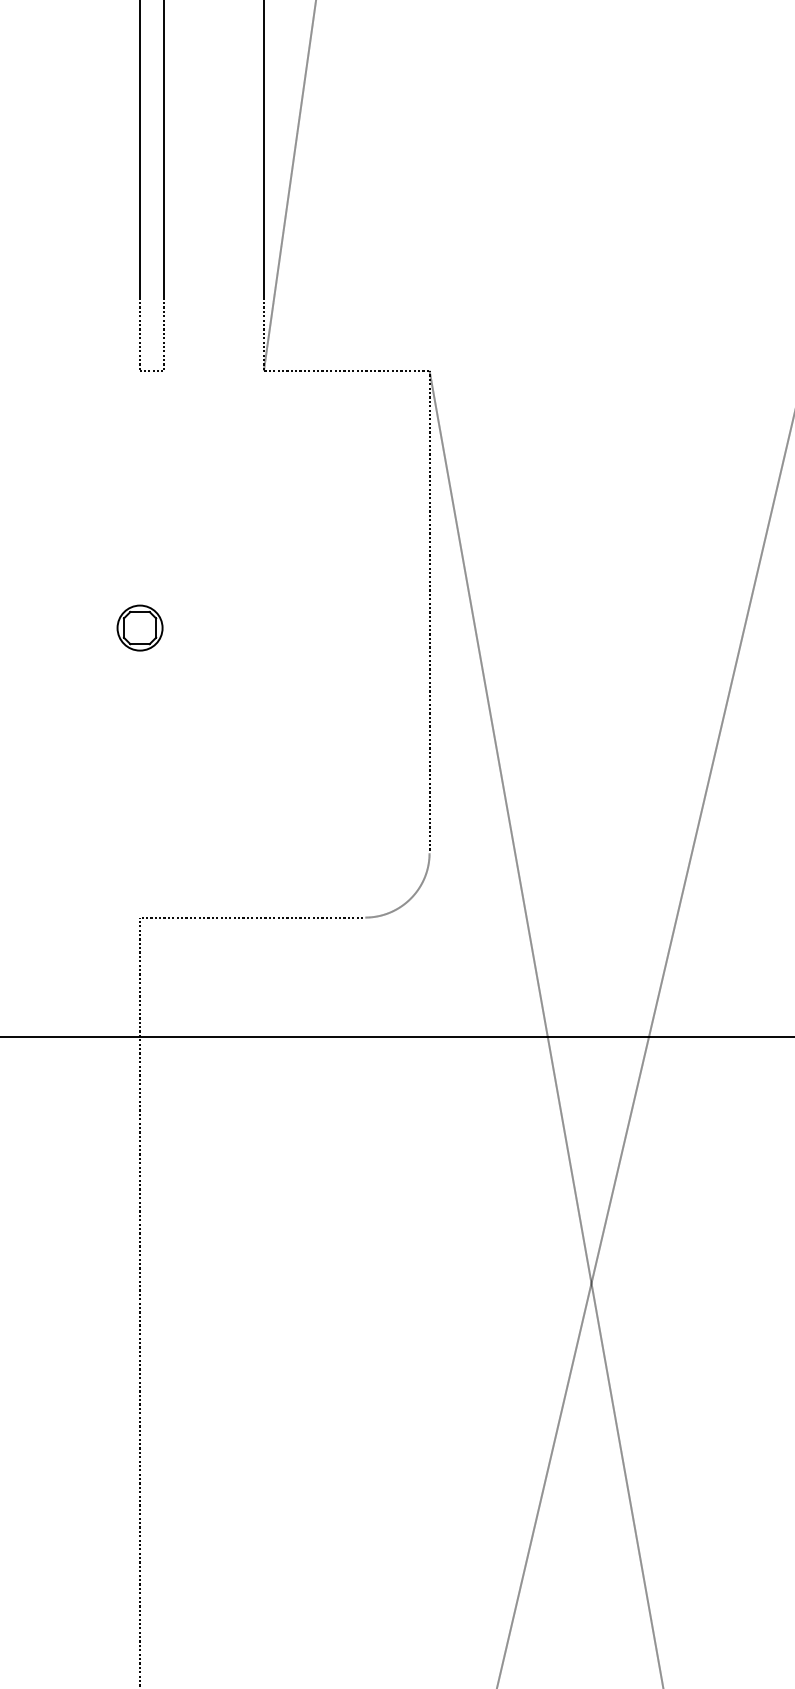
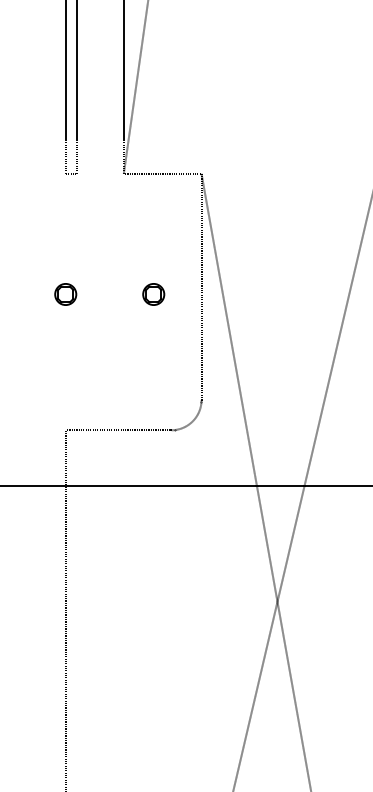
part: (327, 628) -> (153, 294), added

